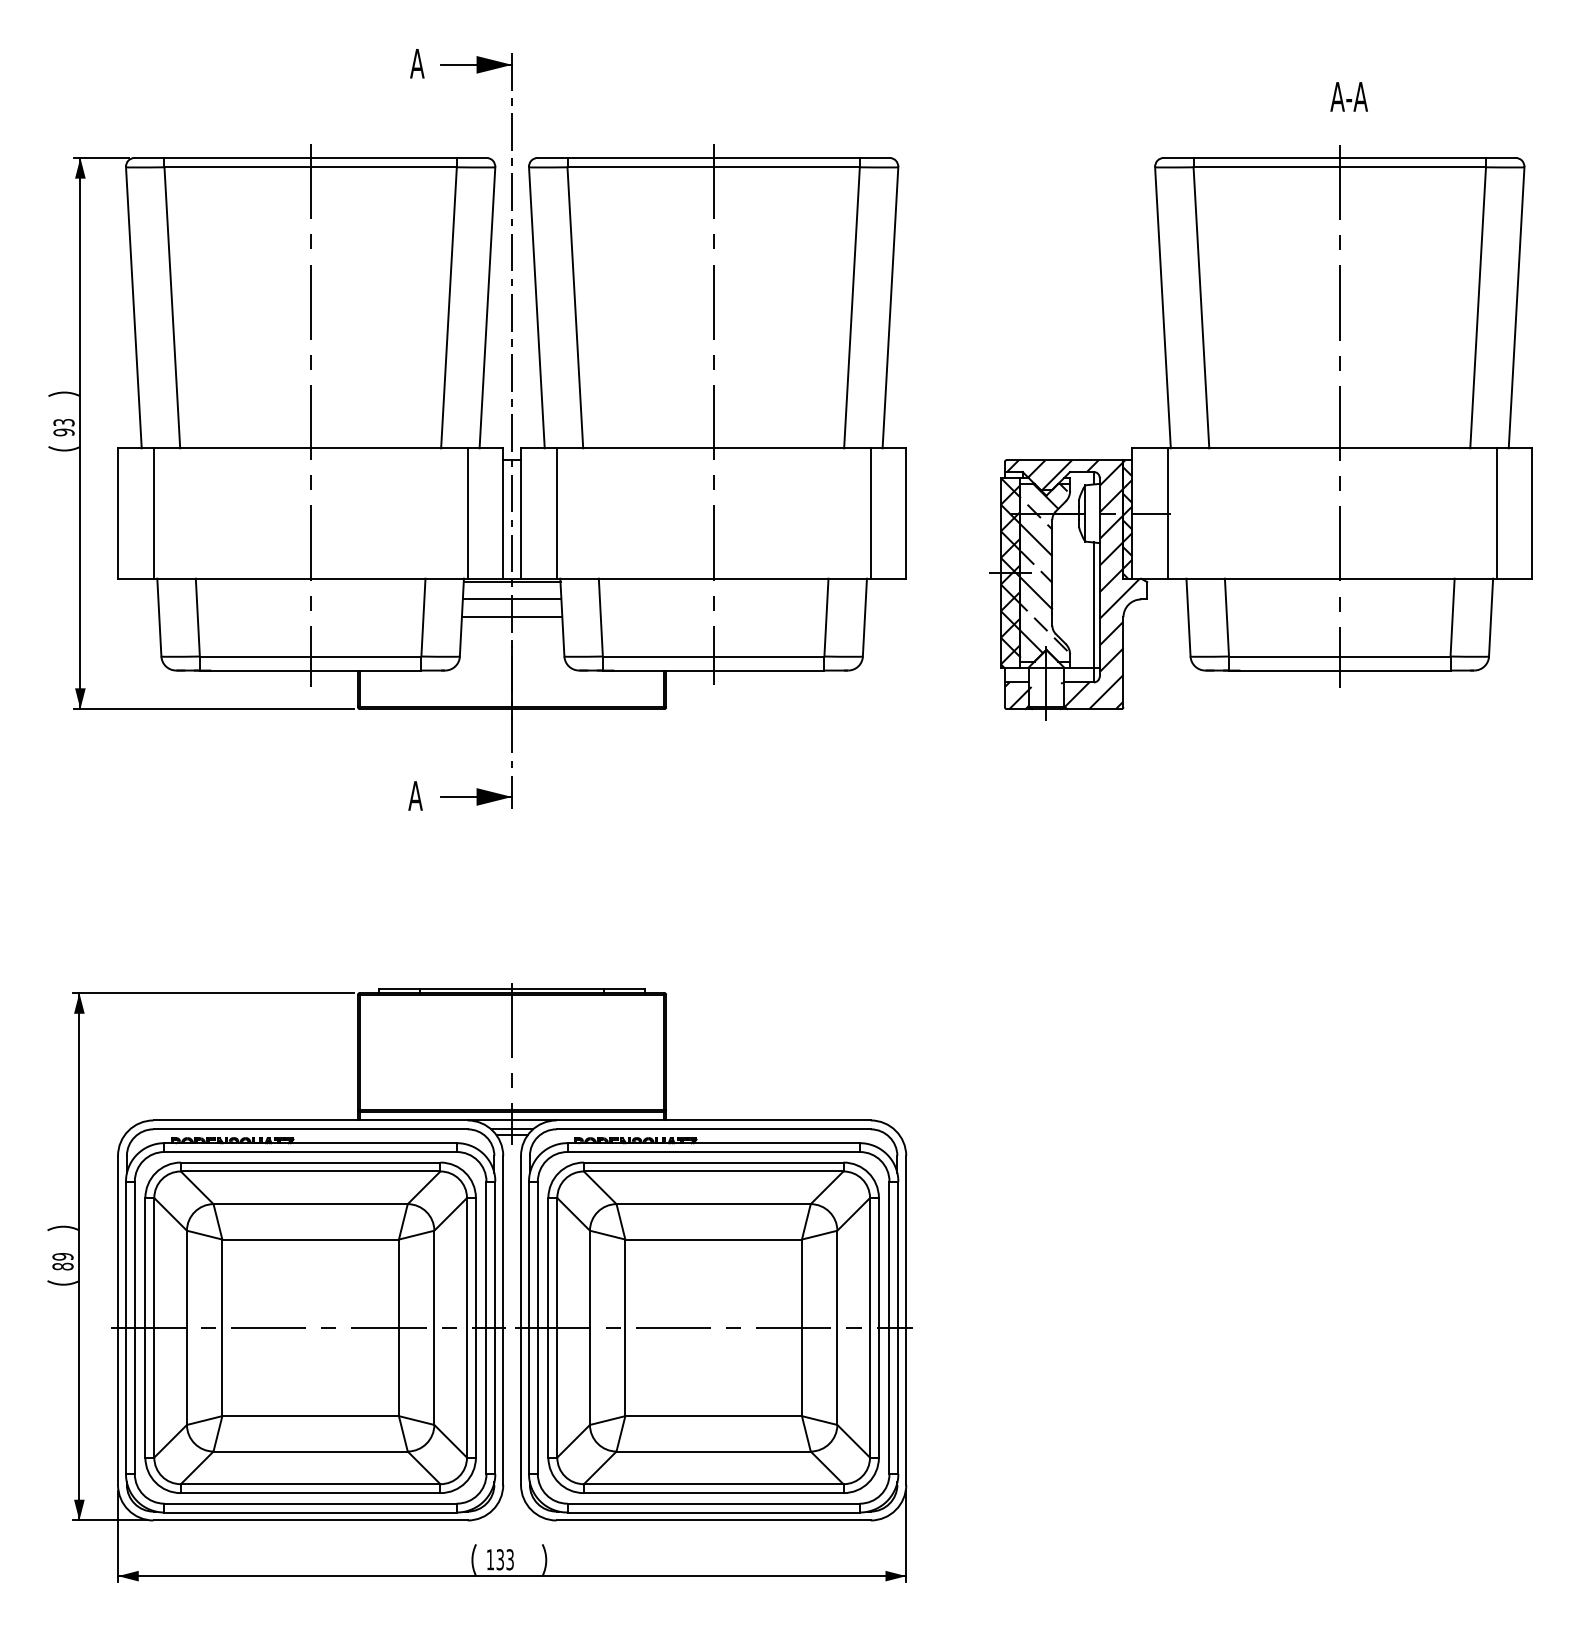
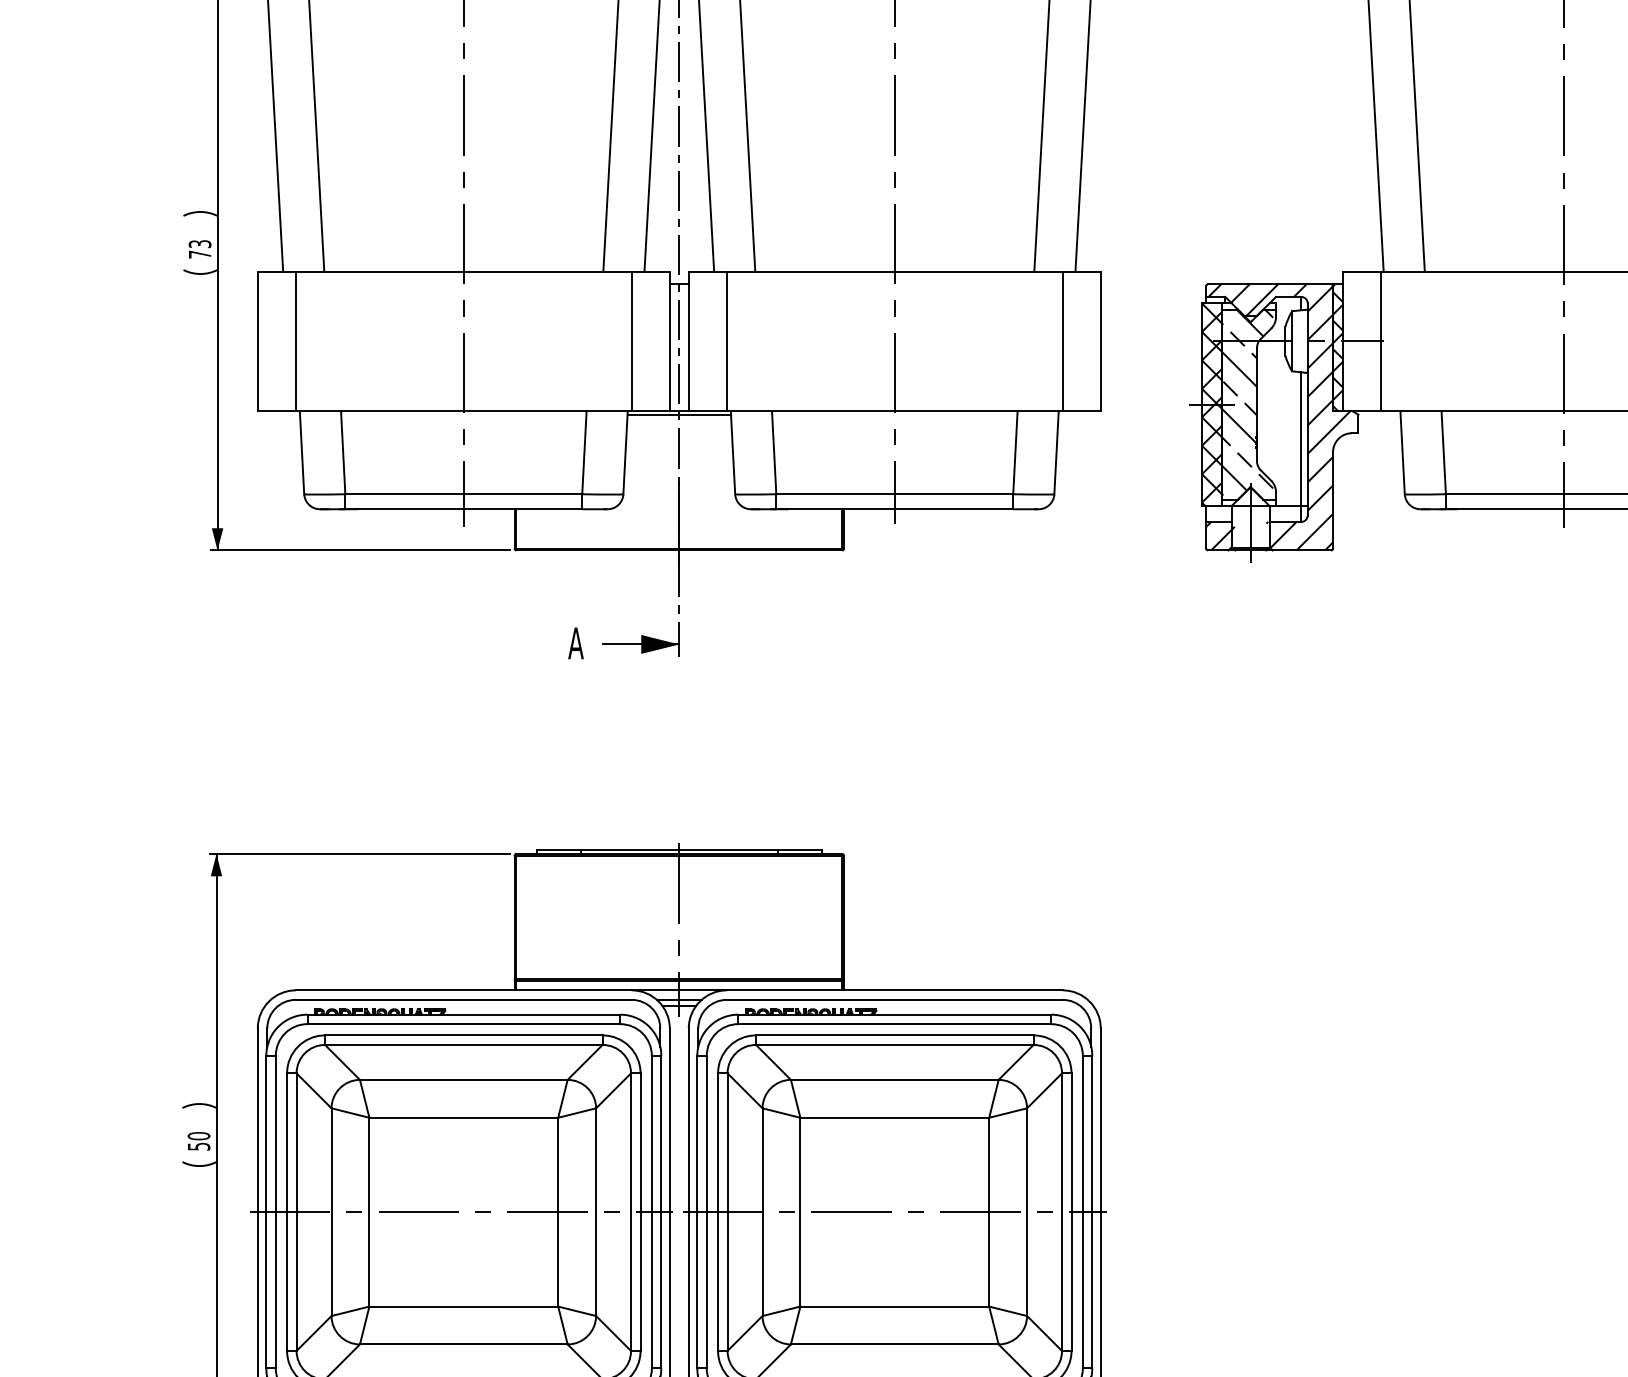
text: (63, 432) -> (199, 254), 93 -> 73
line: (511, 599) -> (678, 433), removed
line: (511, 617) -> (678, 452), removed
text: (62, 1261) -> (198, 1141), 89 -> 50

